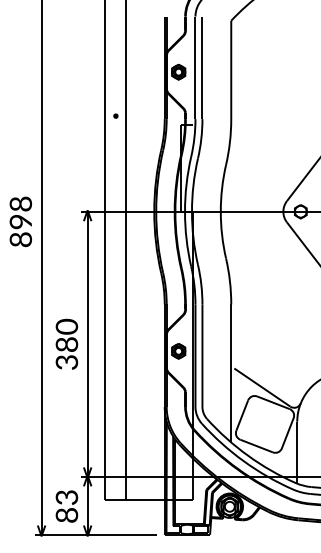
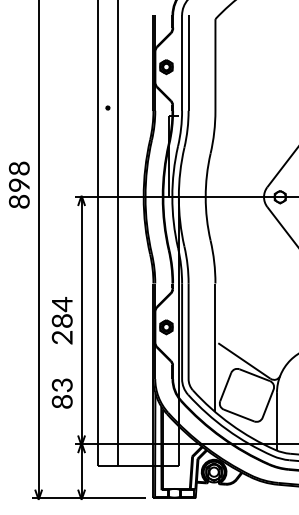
text: (20, 221) -> (19, 184), moved
text: (66, 343) -> (61, 319), 380 -> 284
text: (66, 506) -> (61, 393), moved

